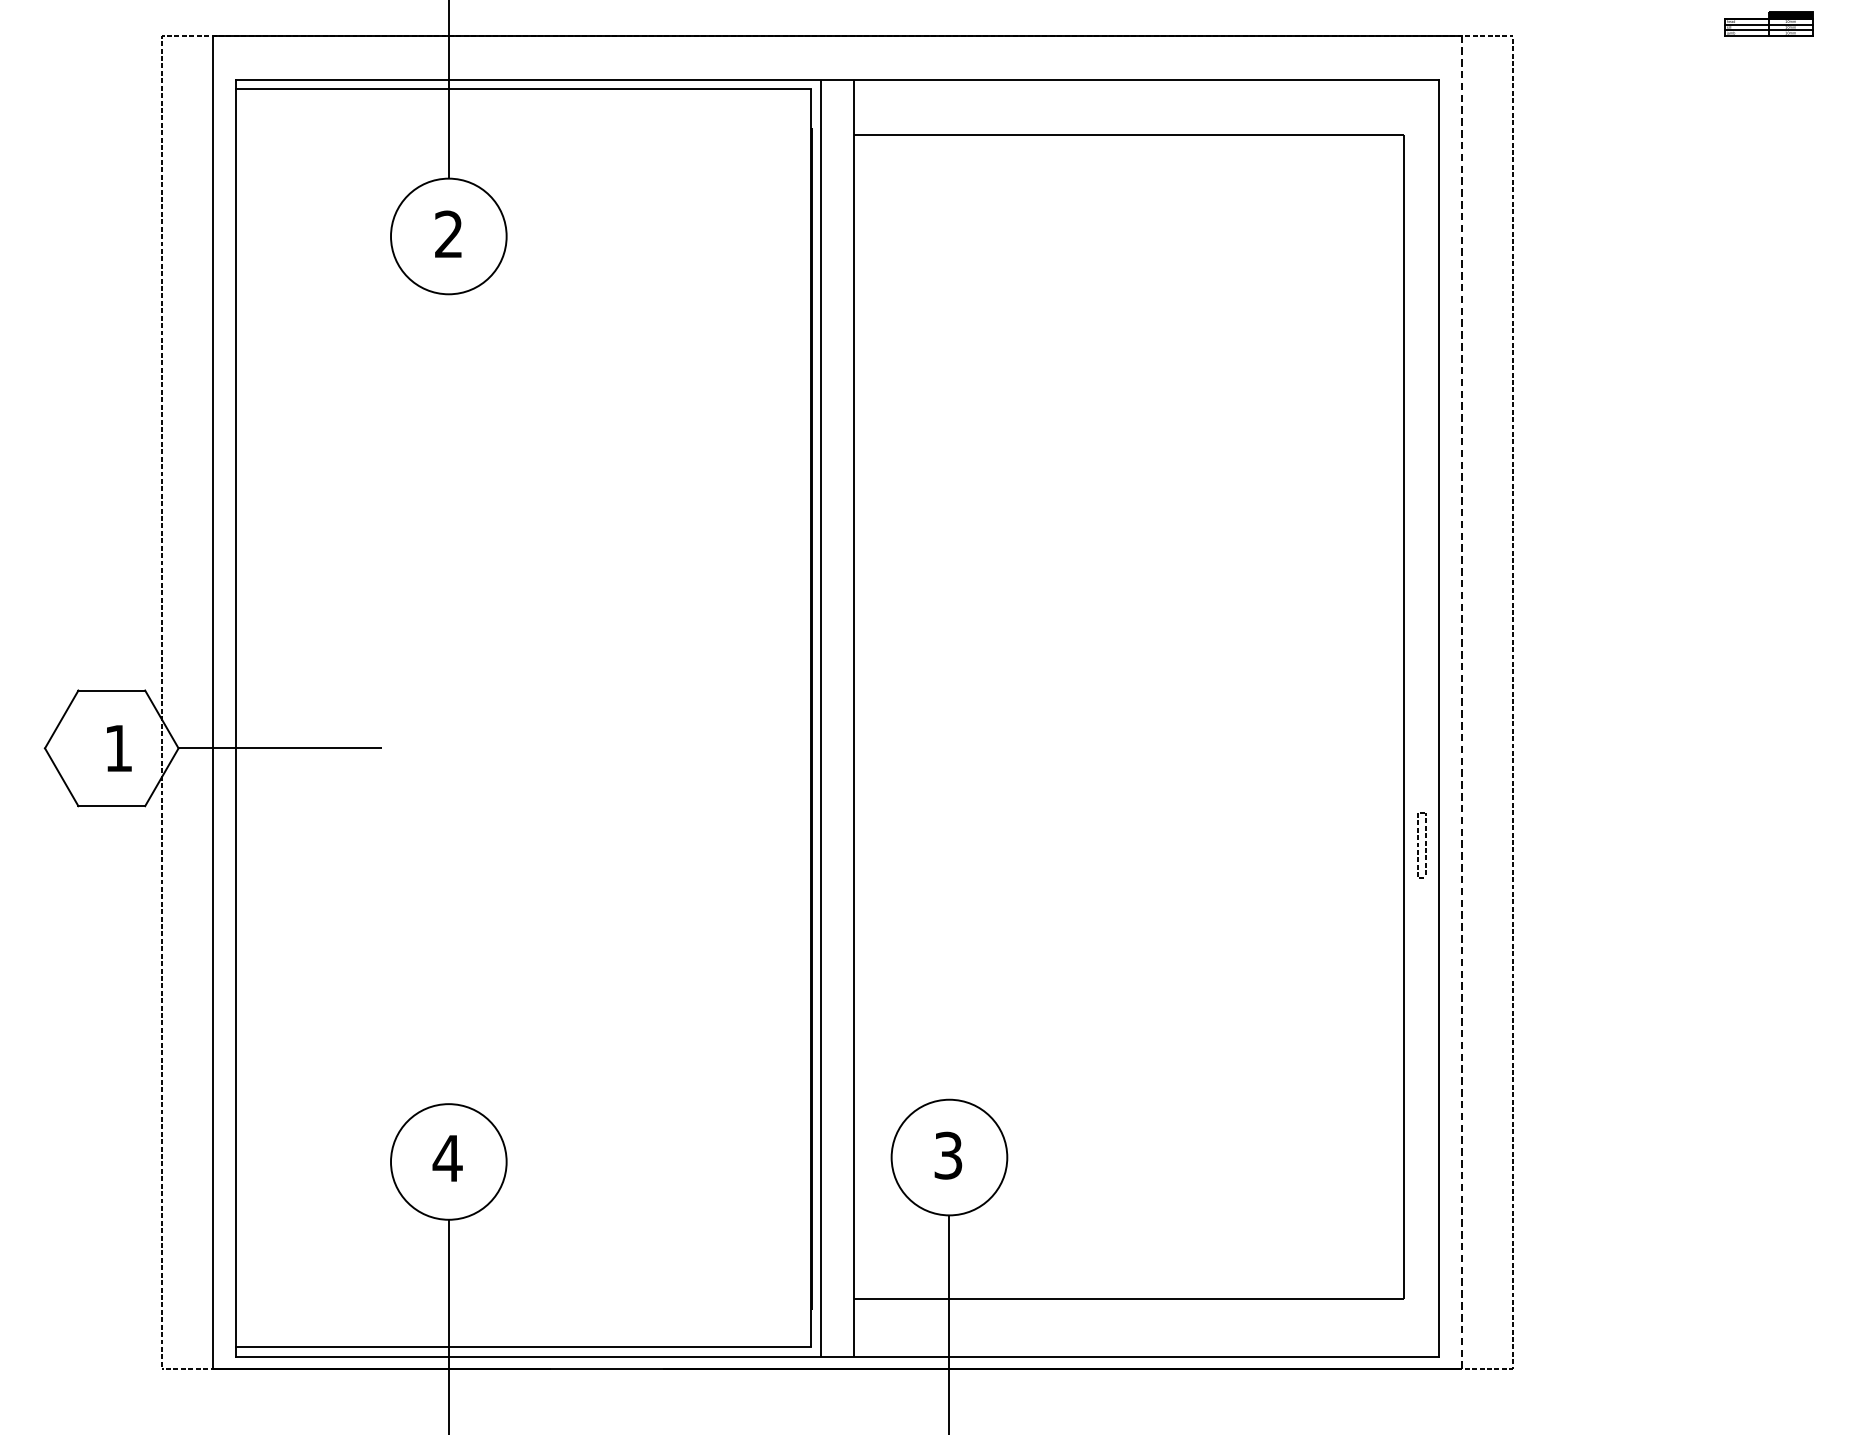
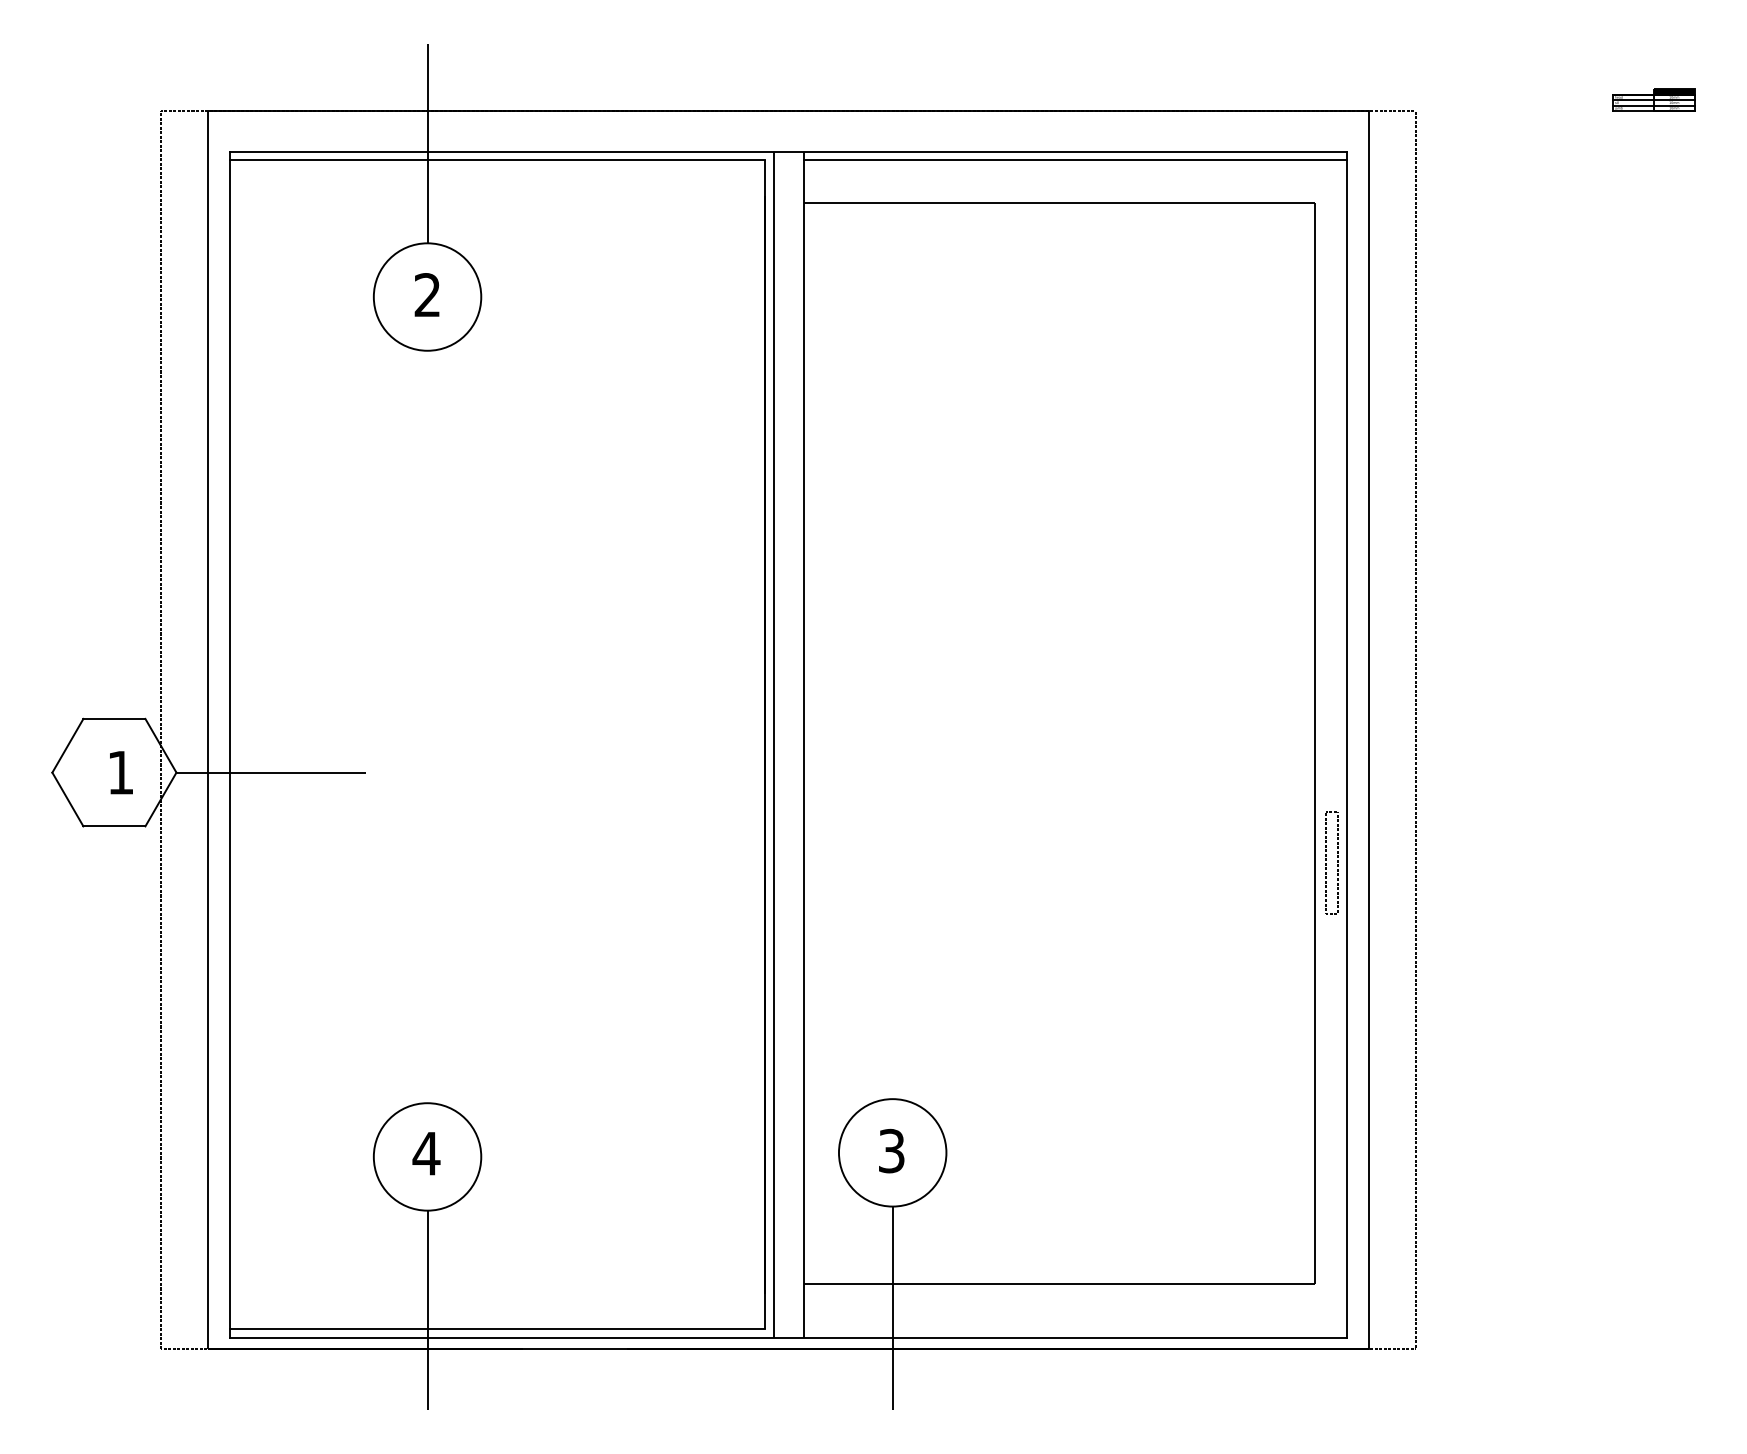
line: (1146, 89) -> (1075, 160), added
line: (1461, 701) -> (1368, 729), dashed -> solid
part: (1421, 845) -> (1331, 862), size x1.67

